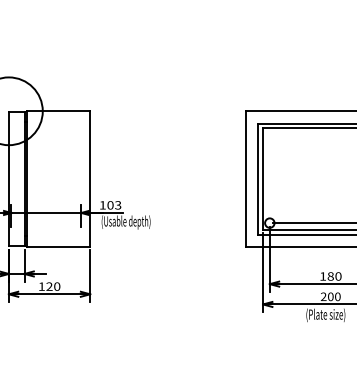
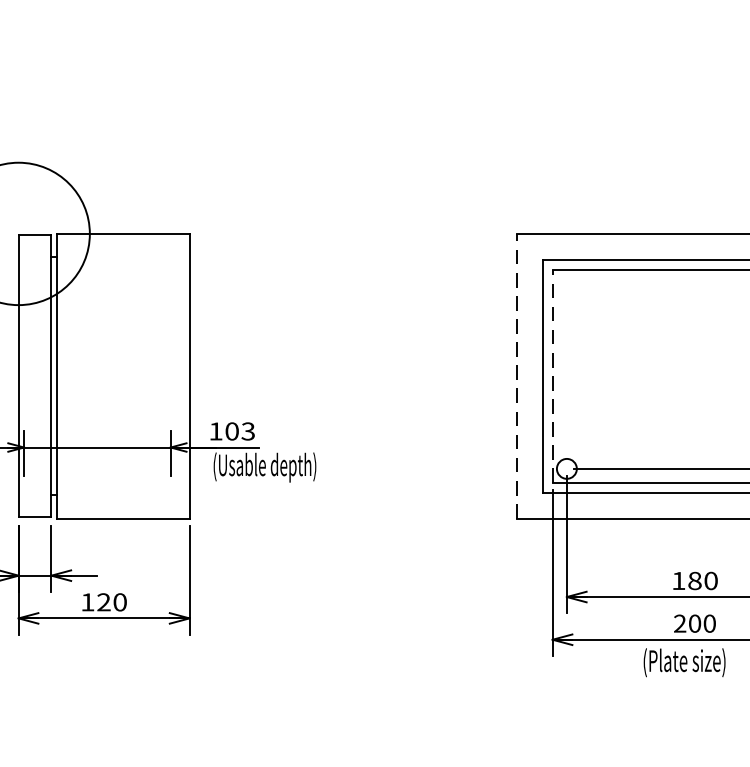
line: (246, 179) -> (517, 377), solid -> dashed
line: (263, 179) -> (553, 377), solid -> dashed

